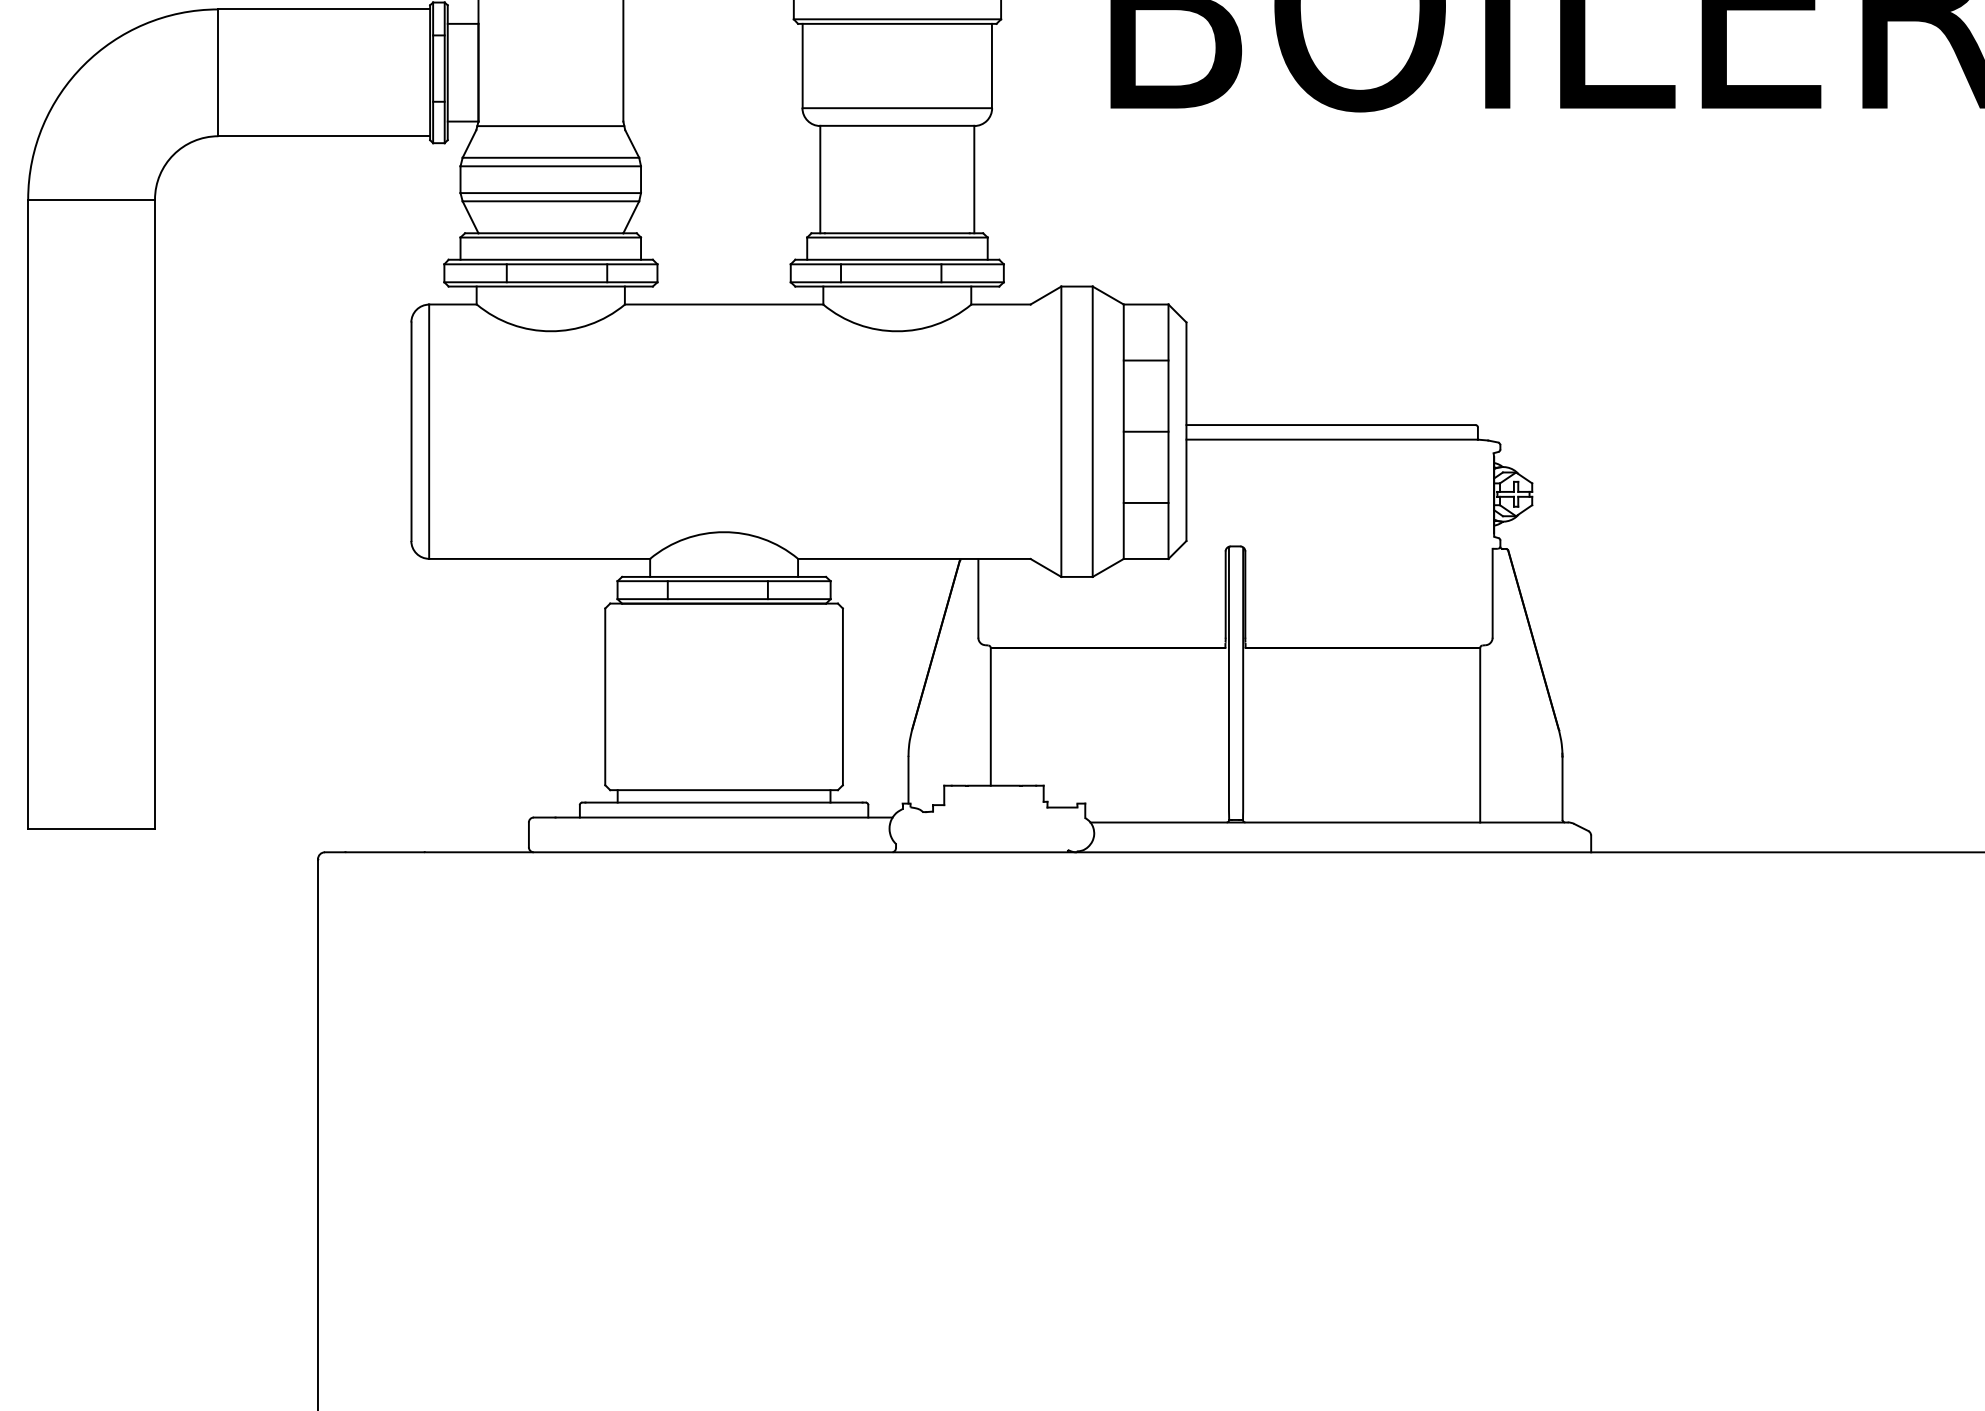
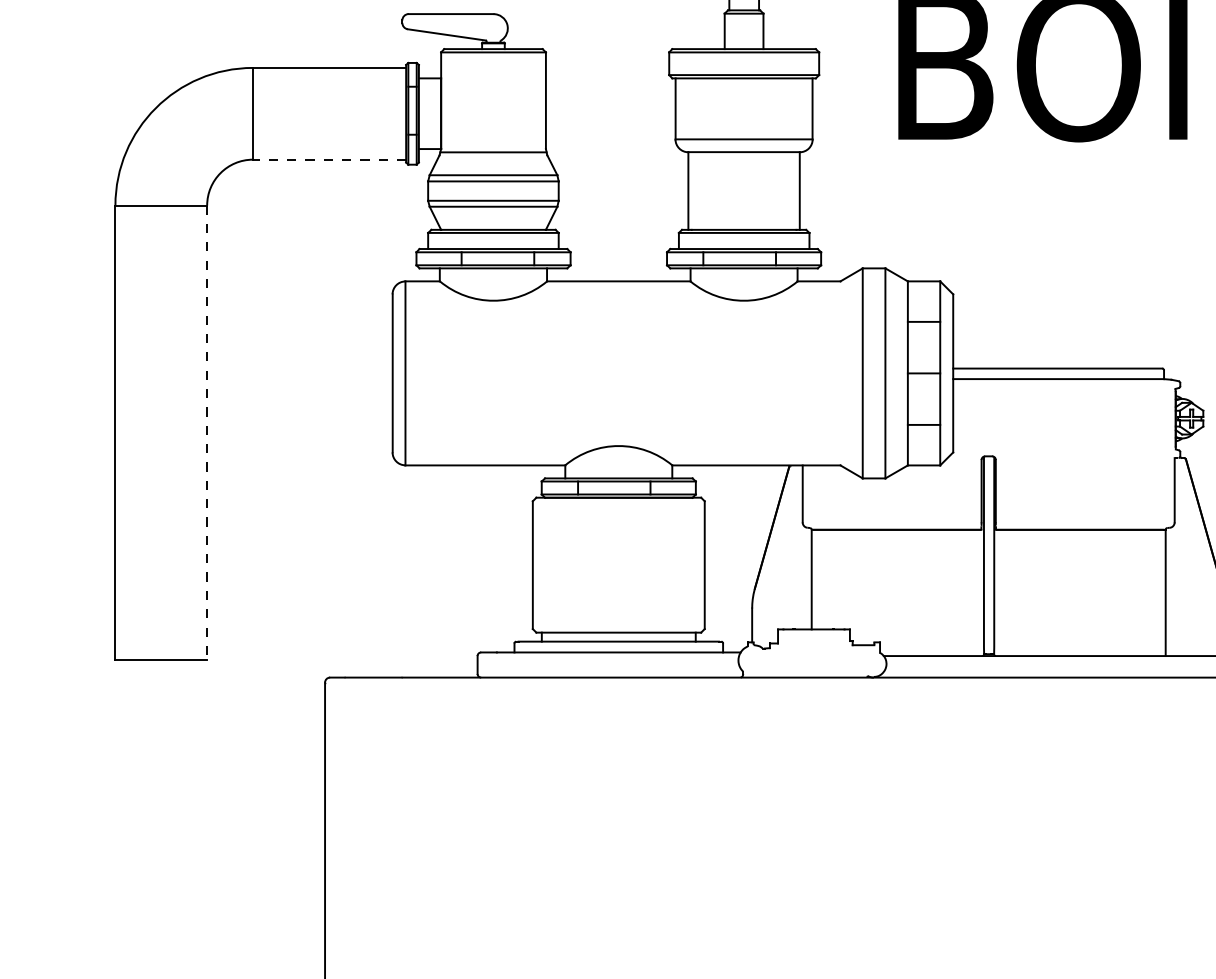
line: (324, 136) -> (329, 159), solid -> dashed
line: (155, 514) -> (207, 433), solid -> dashed

